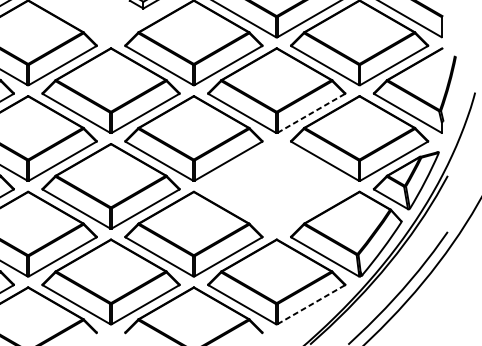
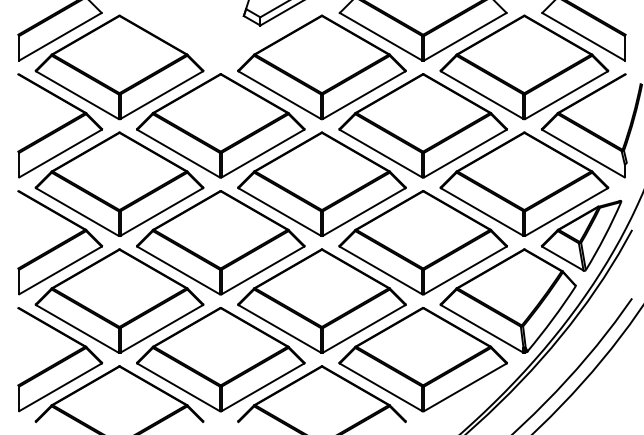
line: (311, 113) -> (465, 153), dashed -> solid
part: (276, 186) -> (422, 242), added
line: (311, 304) -> (465, 387), dashed -> solid

